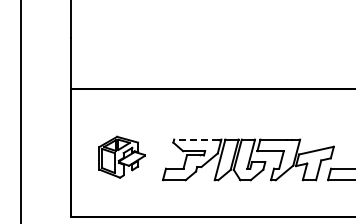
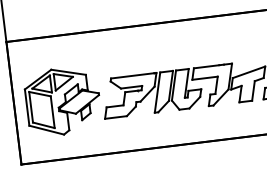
line: (196, 139) -> (132, 75), dashed -> solid
part: (121, 157) -> (62, 101), size x1.67

